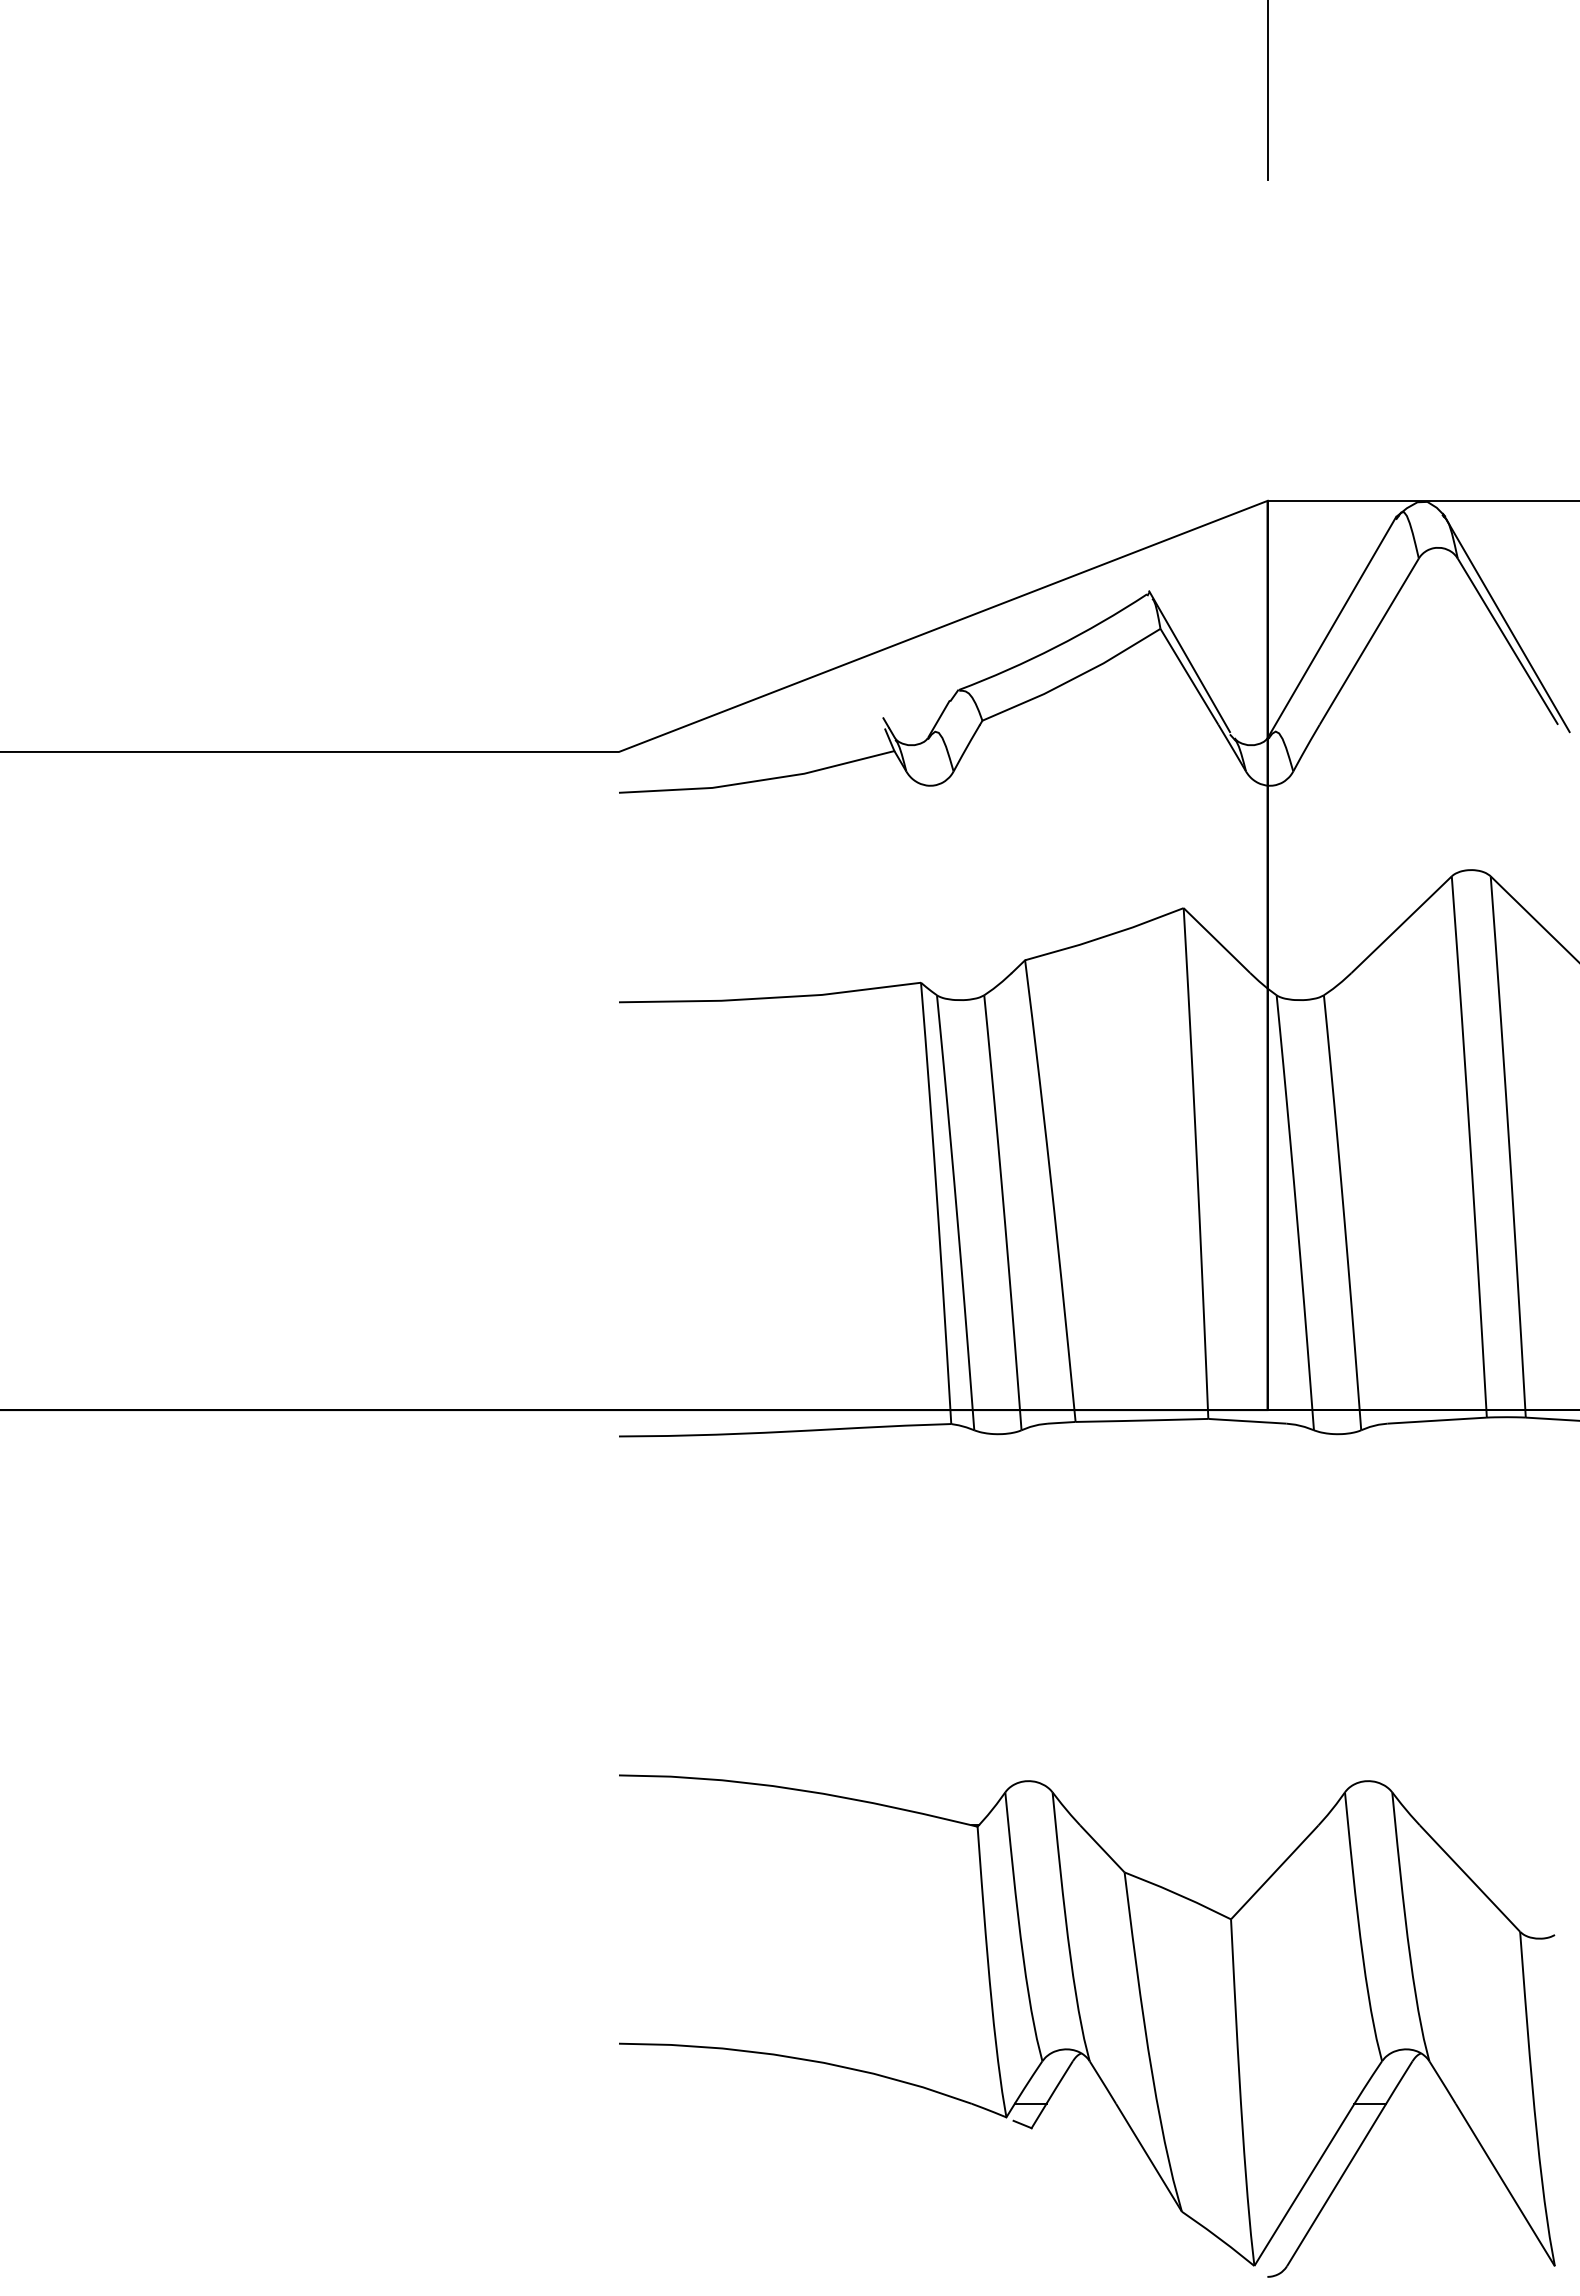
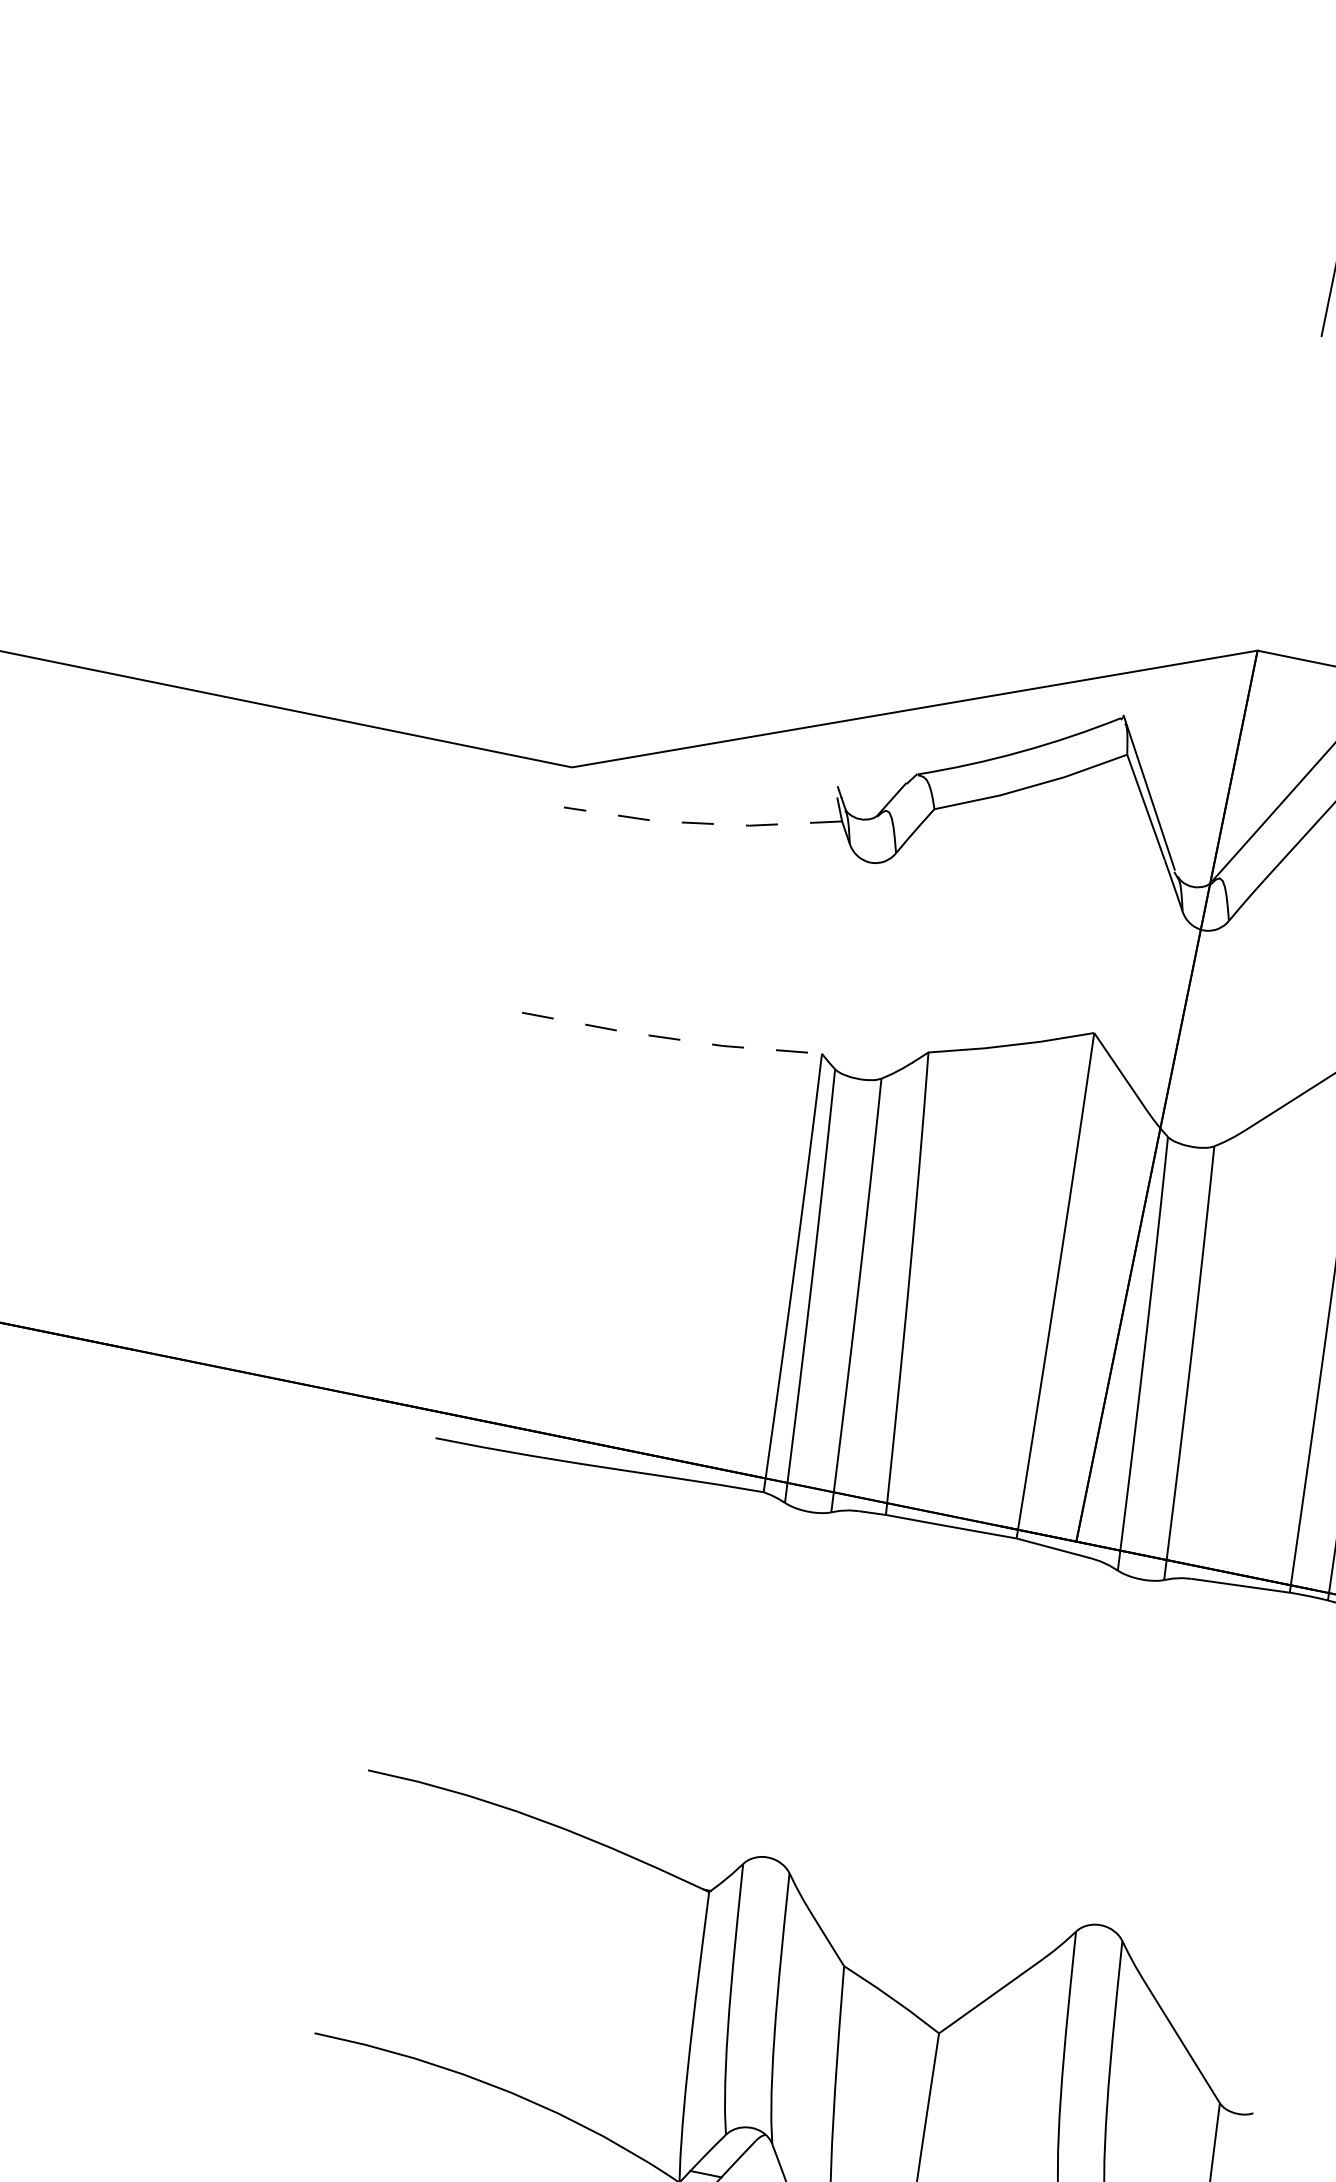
line: (757, 780) -> (702, 822), solid -> dashed
line: (770, 997) -> (671, 1038), solid -> dashed

